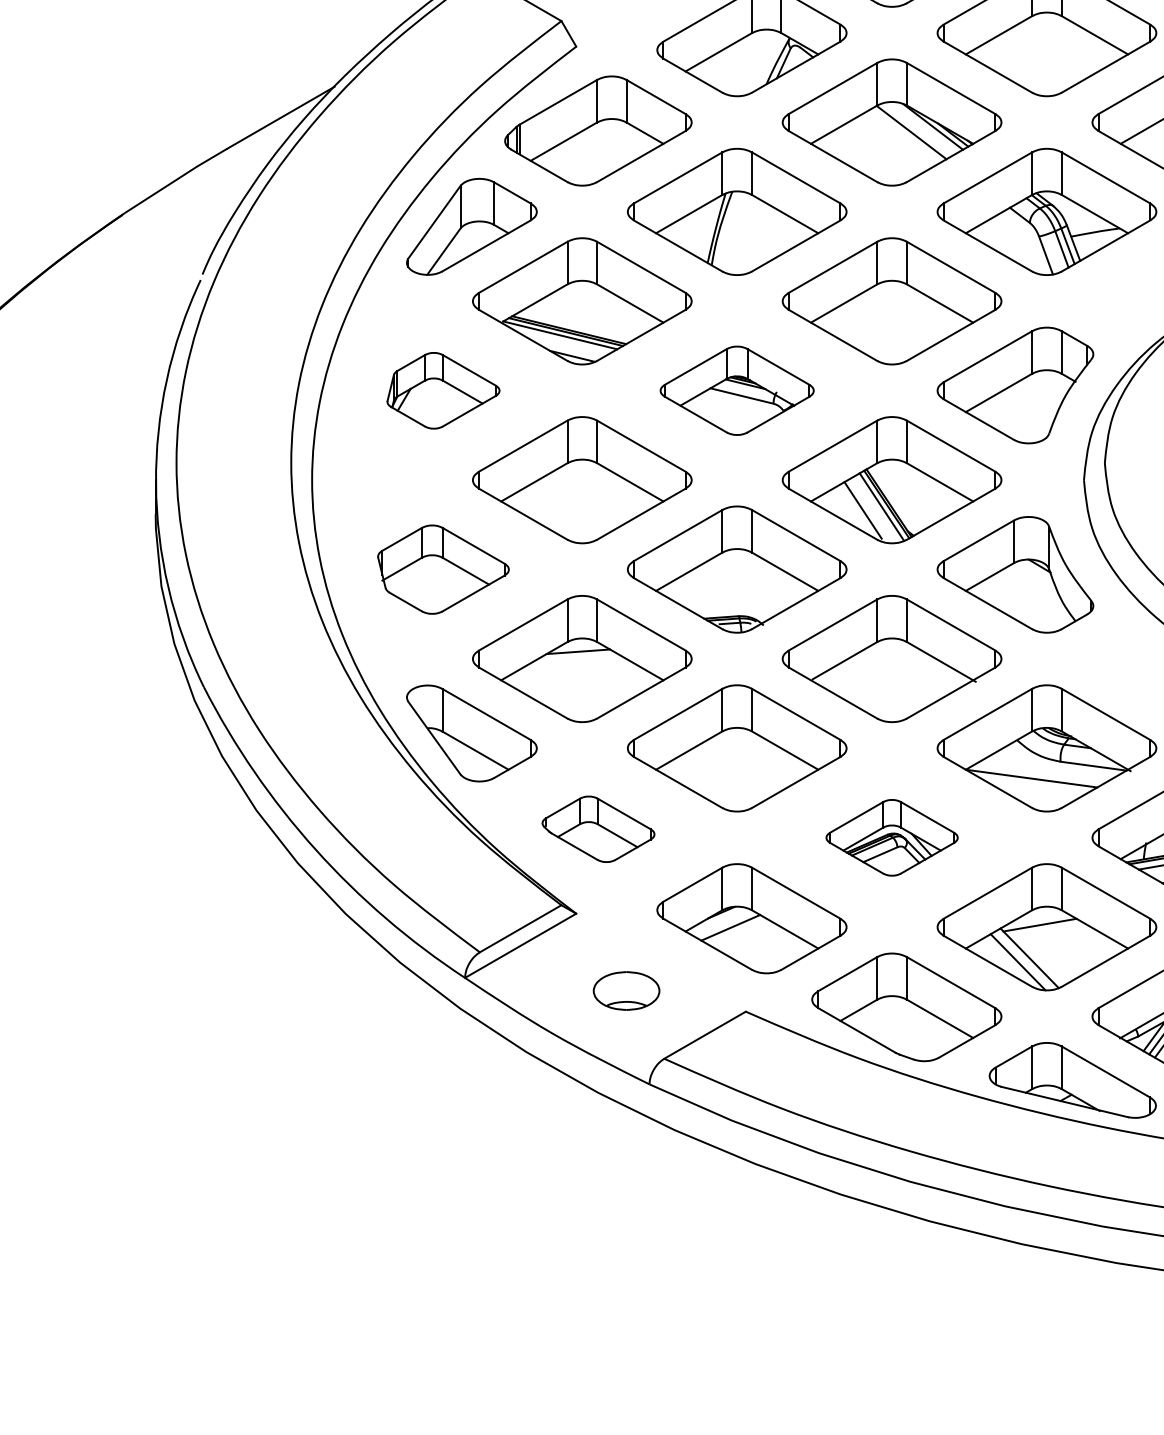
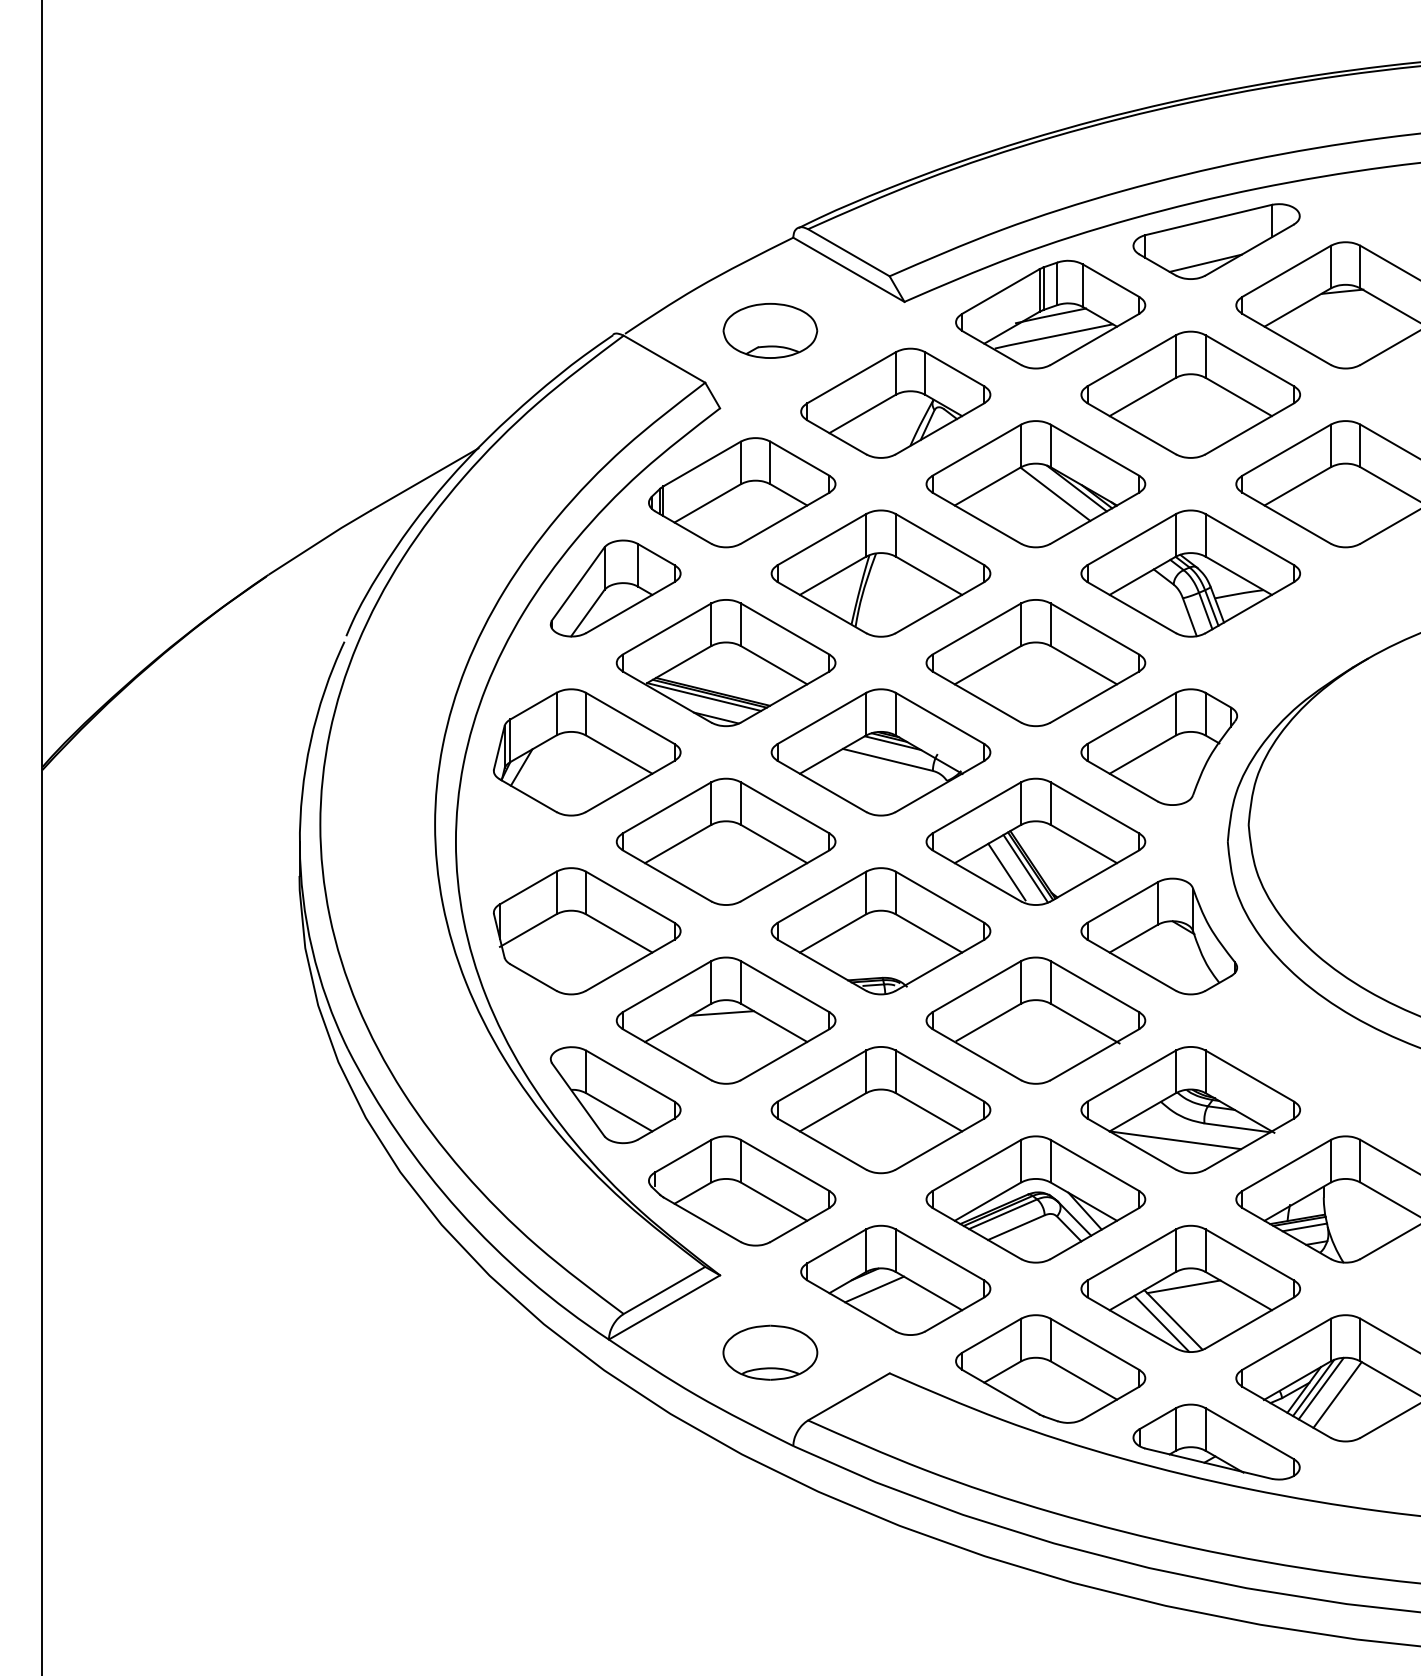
part: (443, 390) -> (587, 752), size x1.67
part: (736, 390) -> (880, 752), size x1.43
part: (443, 569) -> (587, 931), size x1.43
part: (598, 828) -> (742, 1190), size x1.67
part: (891, 837) -> (1035, 1199), size x1.67
part: (626, 990) -> (770, 1352), size x1.43

